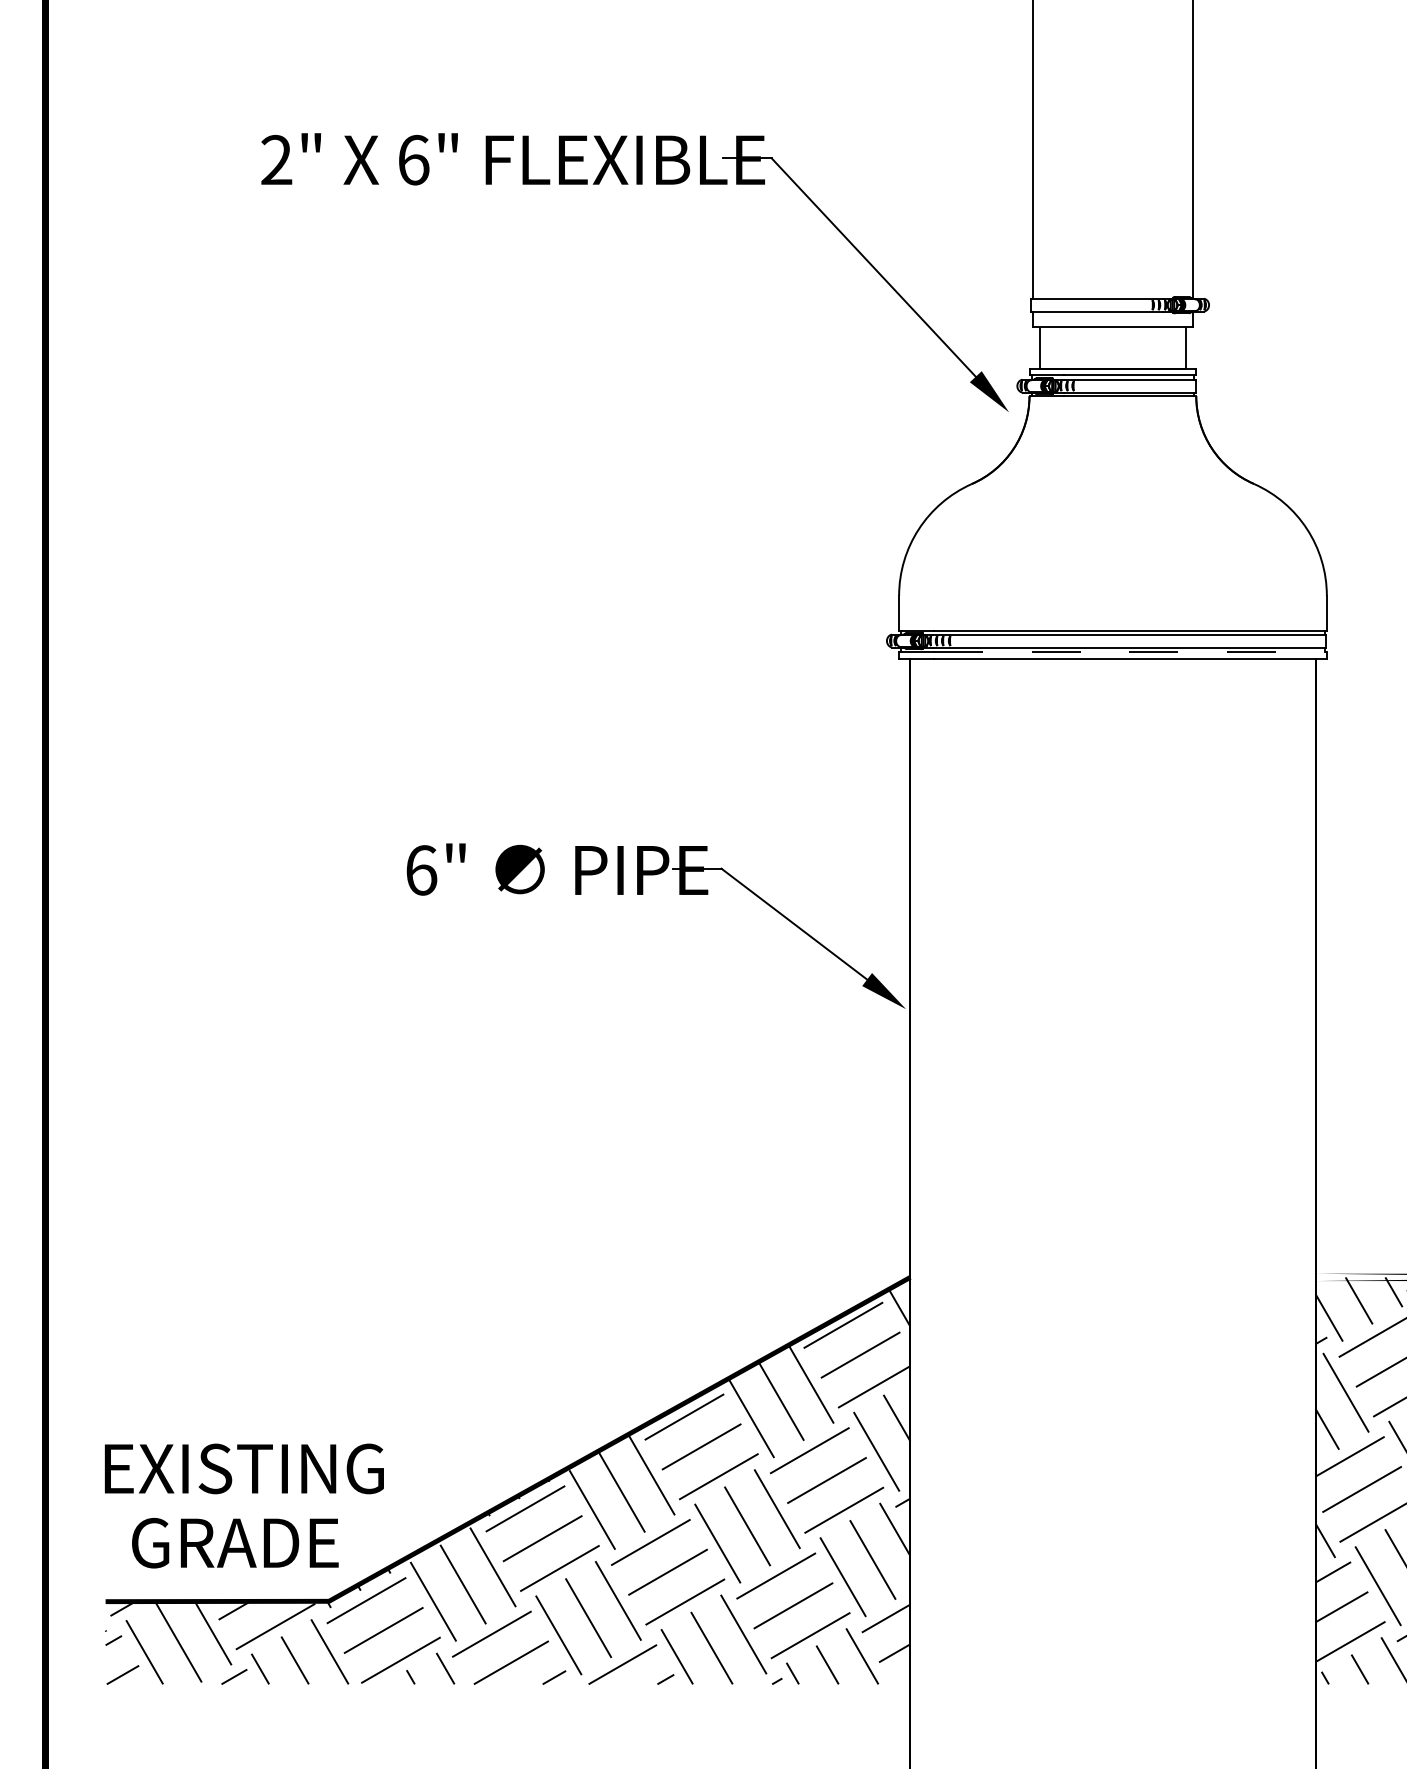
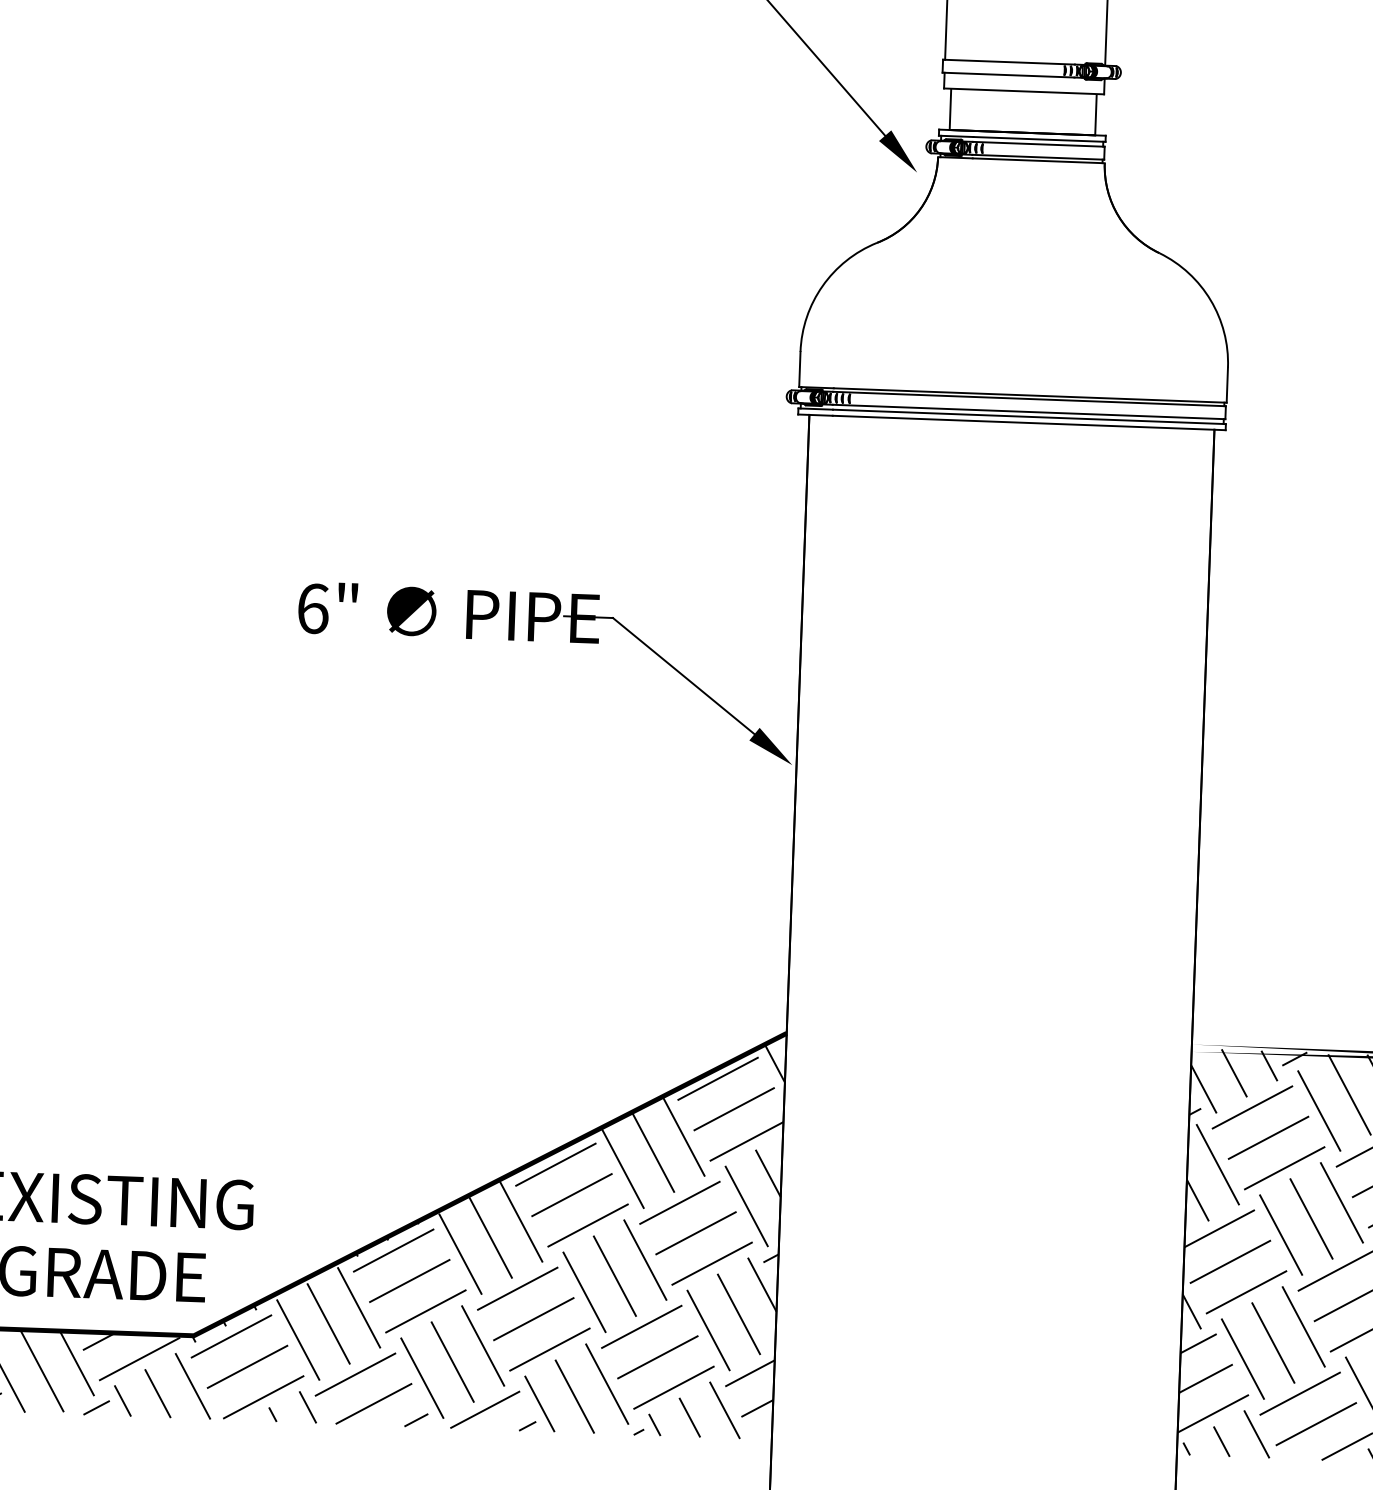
line: (1130, 652) -> (1029, 416), dashed -> solid

